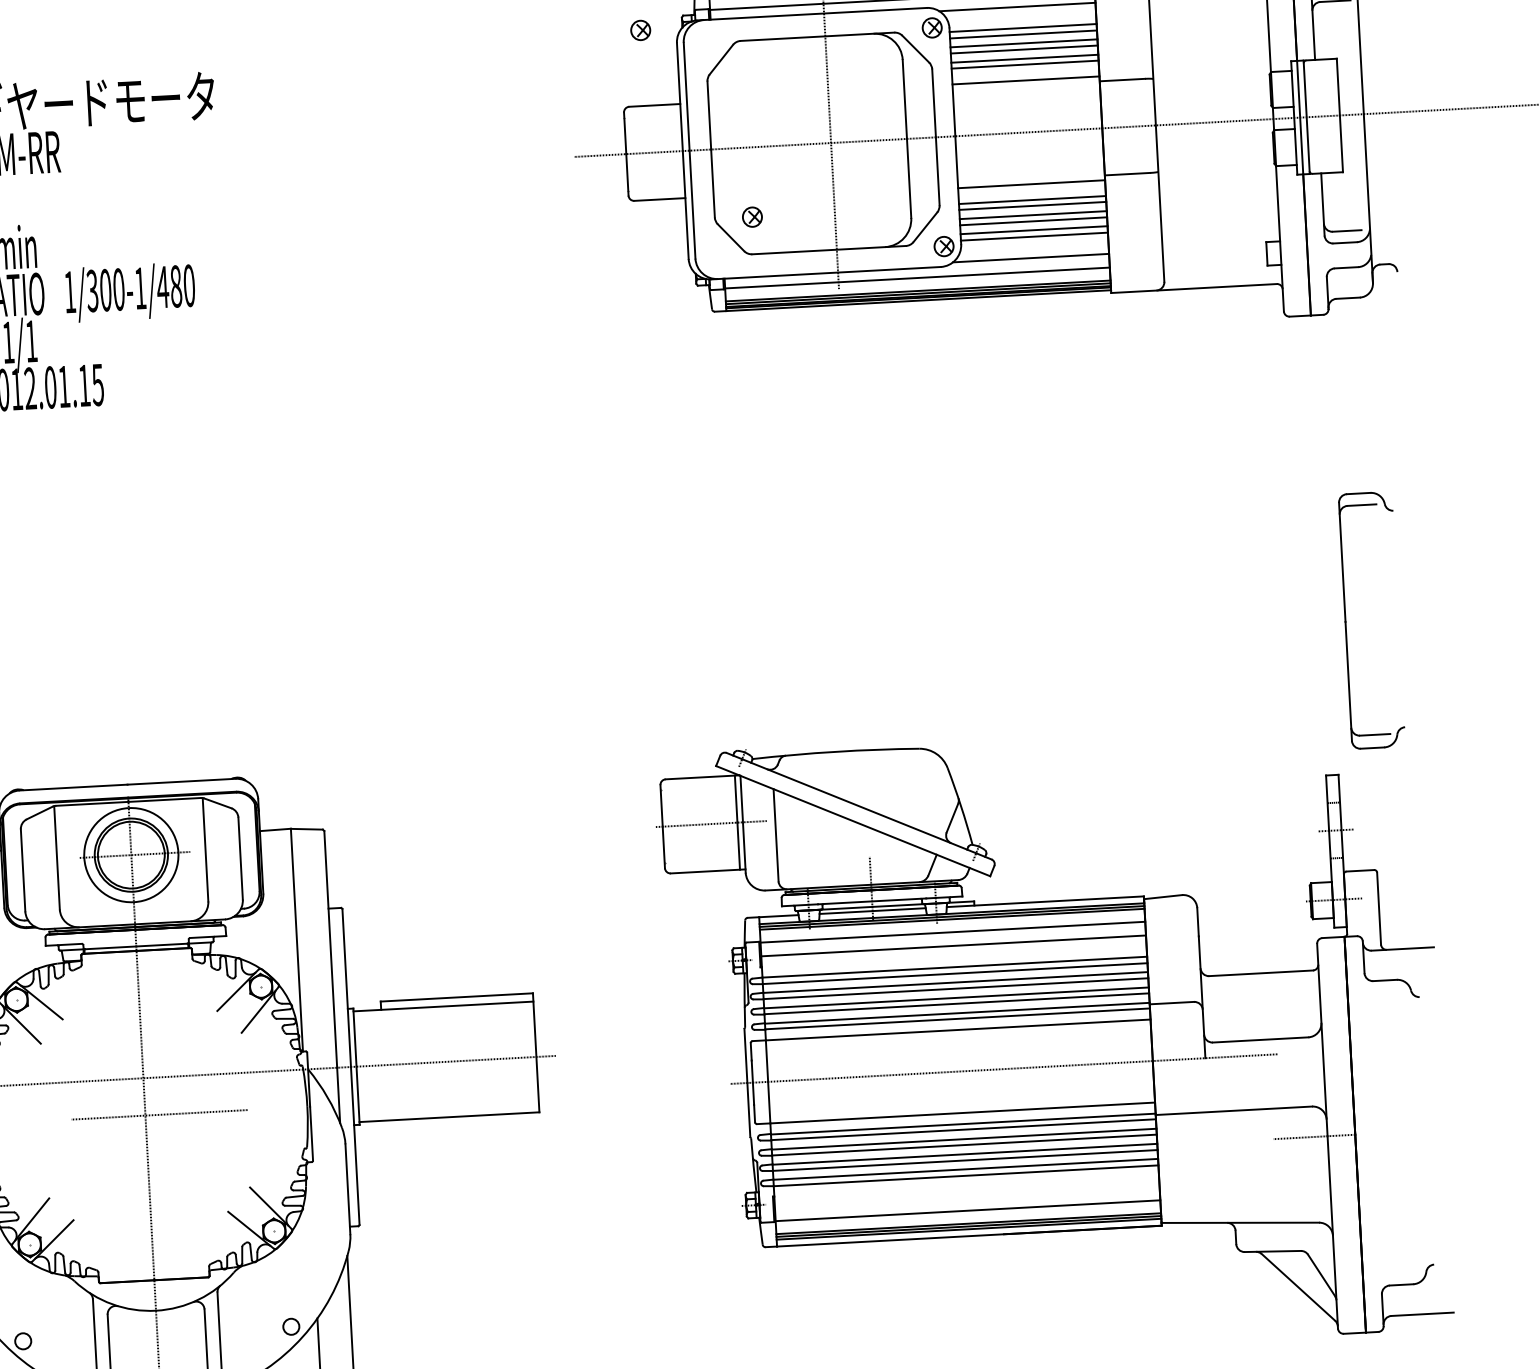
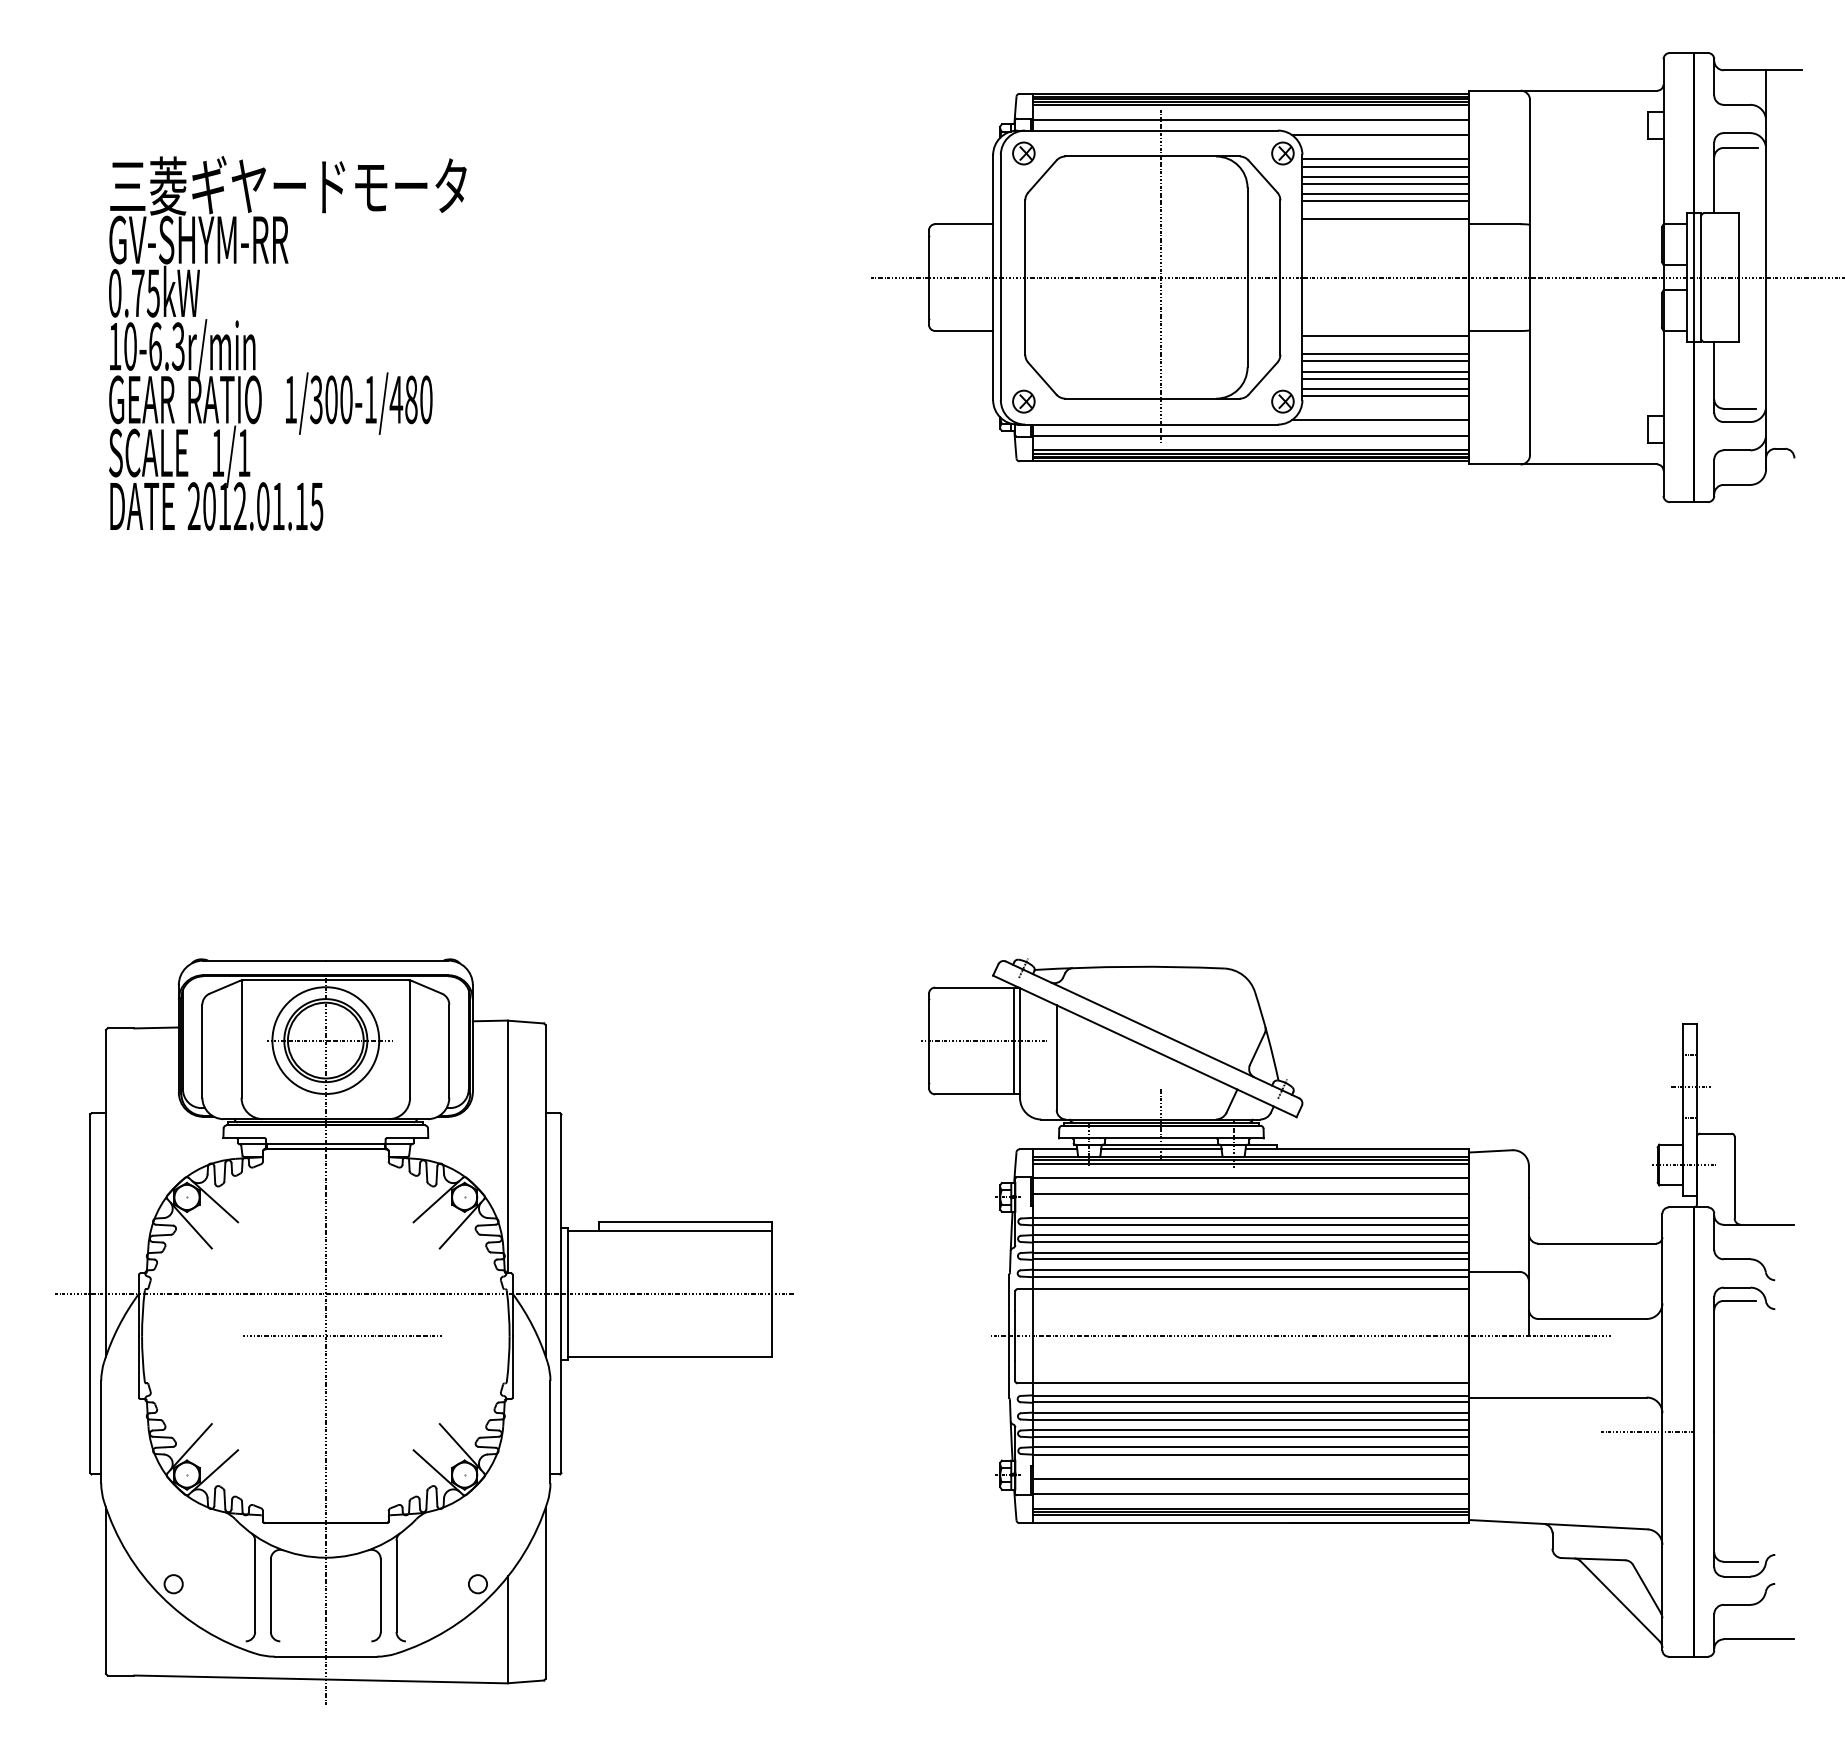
part: (640, 30) -> (1023, 153), moved
part: (752, 217) -> (1023, 401), moved
part: (1345, 621) -> (1714, 1431), moved
line: (966, 1196) -> (1250, 1478), added

